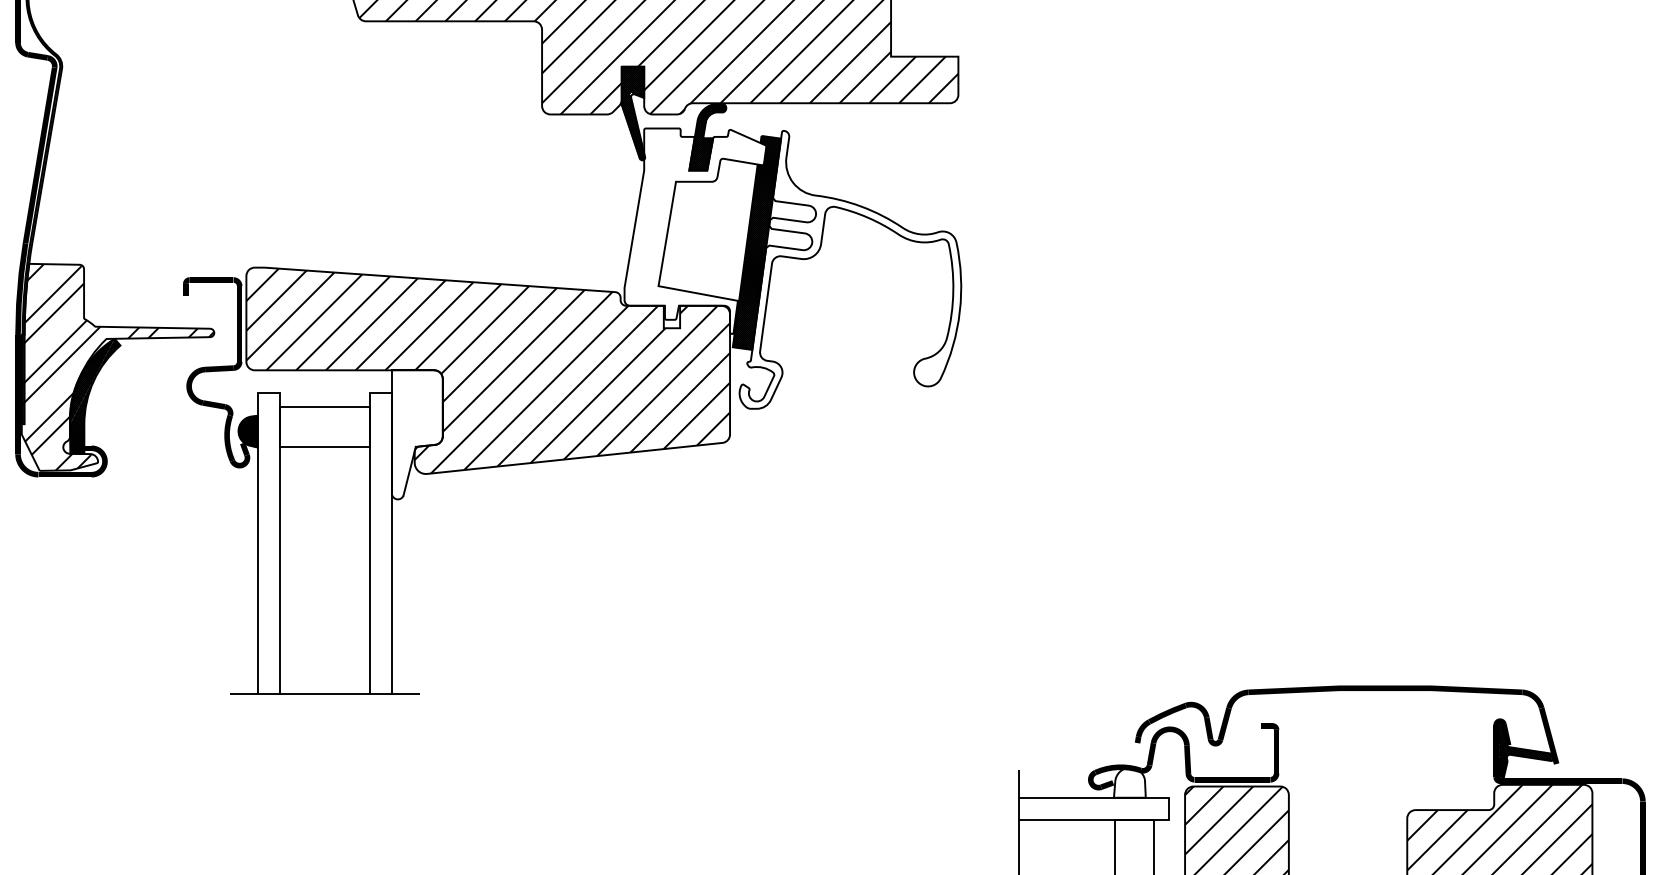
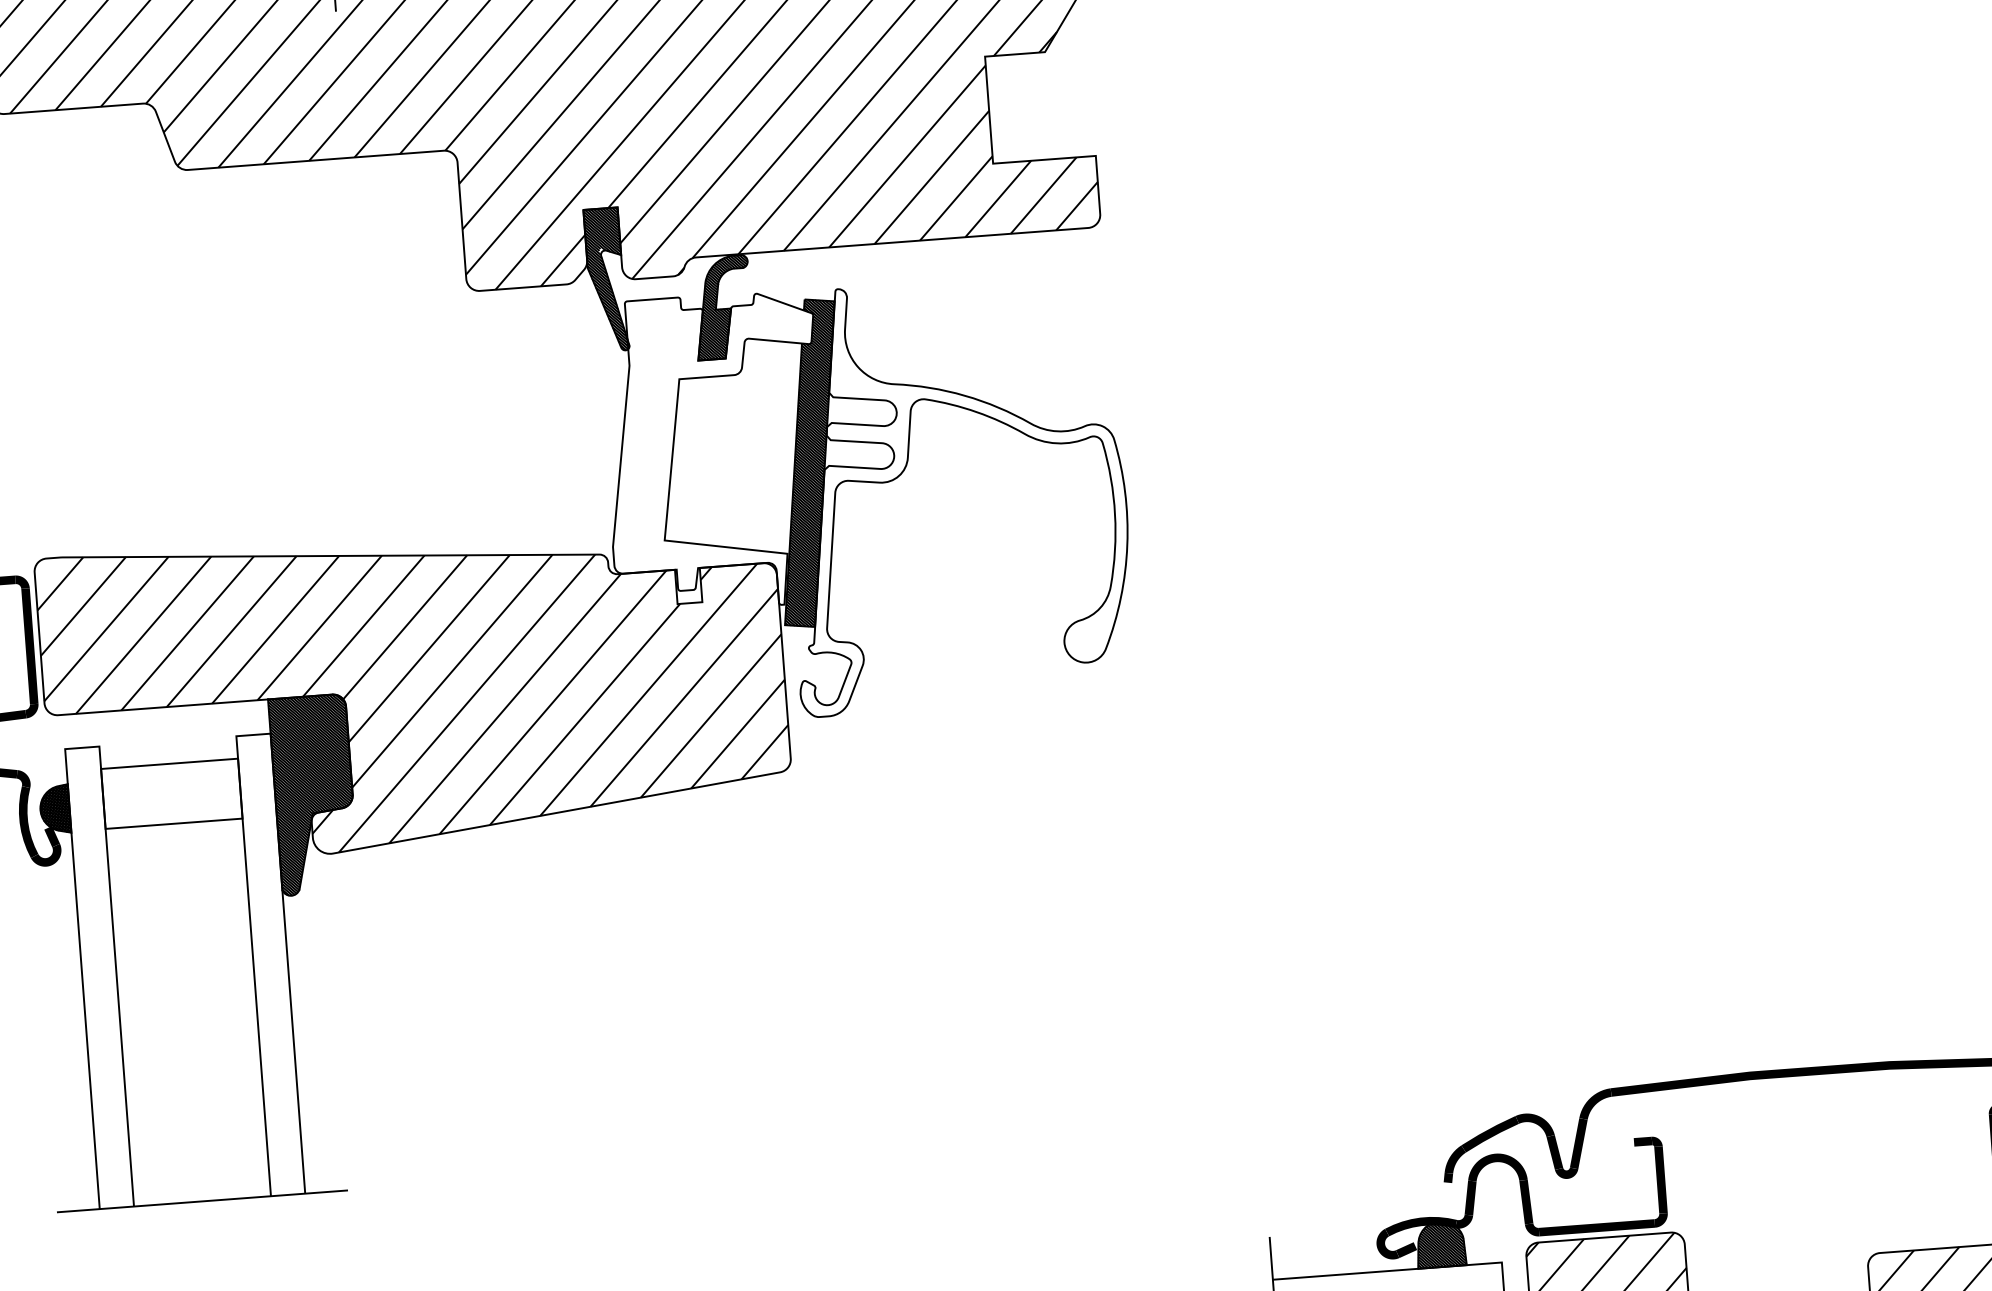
hatch: (417, 434) -> (313, 794), added
hatch: (1129, 782) -> (1440, 1243), added

